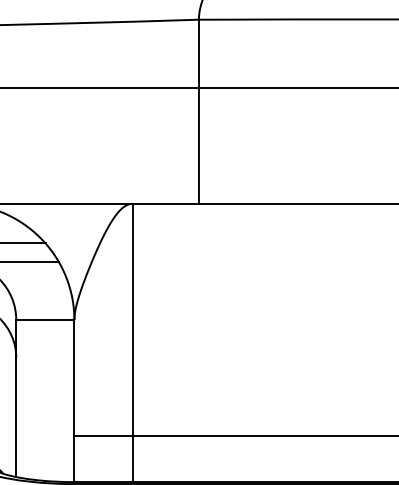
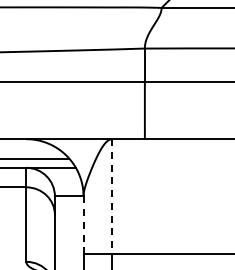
line: (133, 320) -> (112, 196), solid -> dashed
line: (74, 379) -> (83, 225), solid -> dashed

